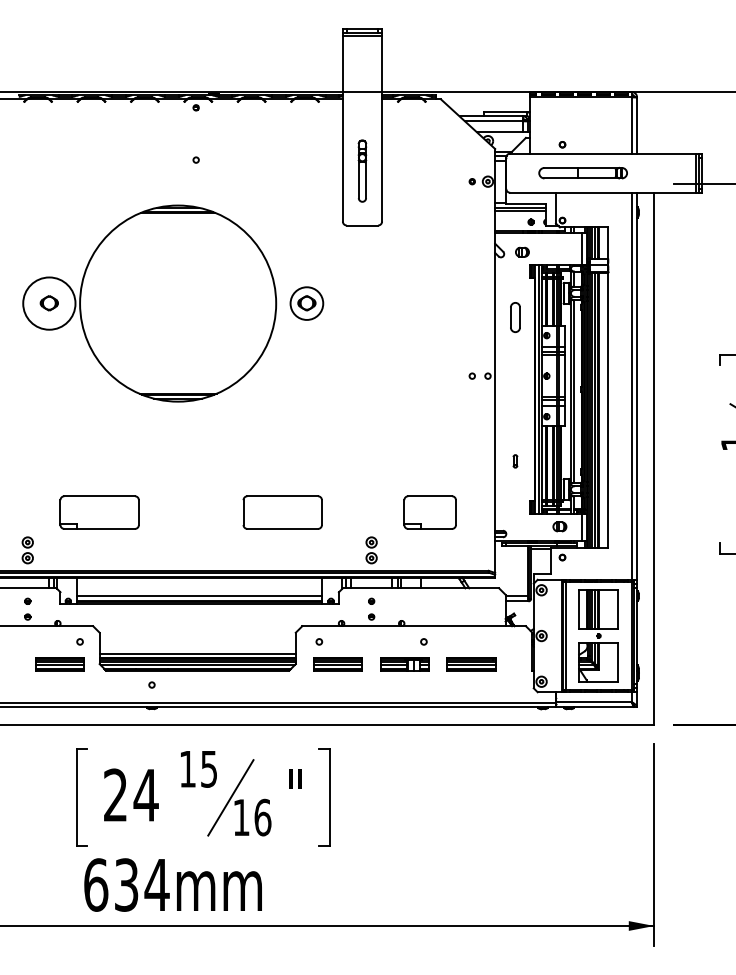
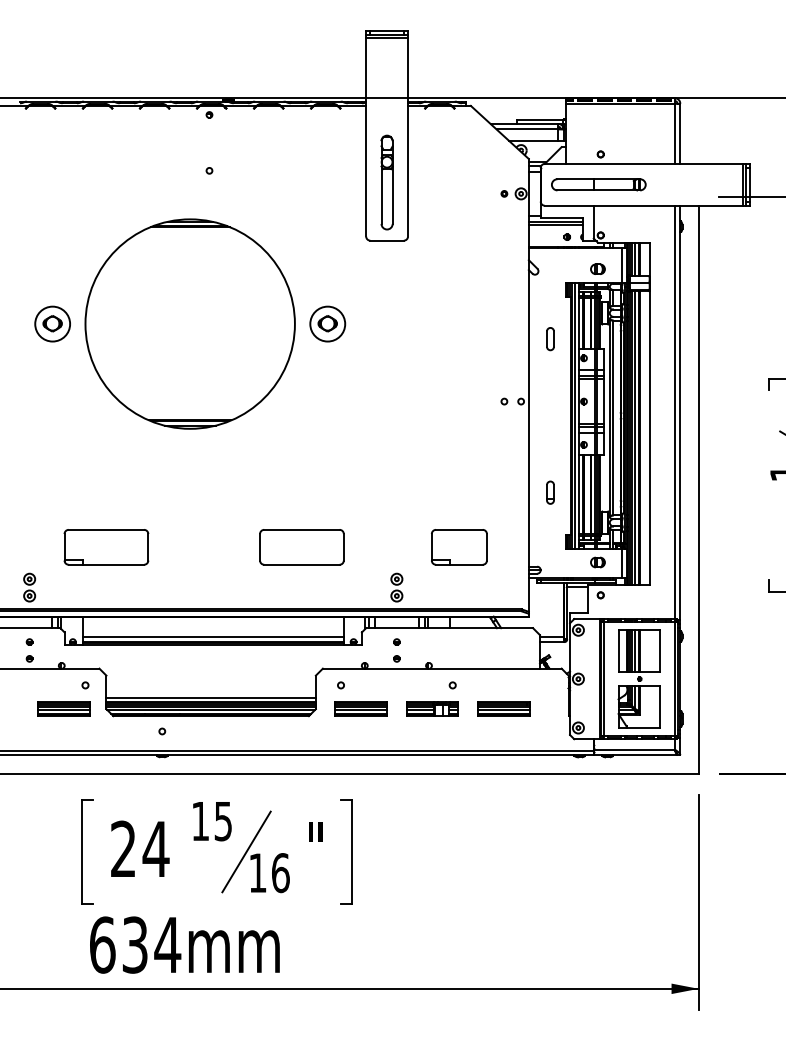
part: (361, 171) -> (386, 182), size x1.43
part: (582, 172) -> (598, 184), moved
part: (522, 251) -> (597, 268), moved
circle: (49, 303) -> (52, 323), size x0.62
part: (515, 318) -> (550, 339), size x0.71
part: (515, 461) -> (550, 492), size x1.67

